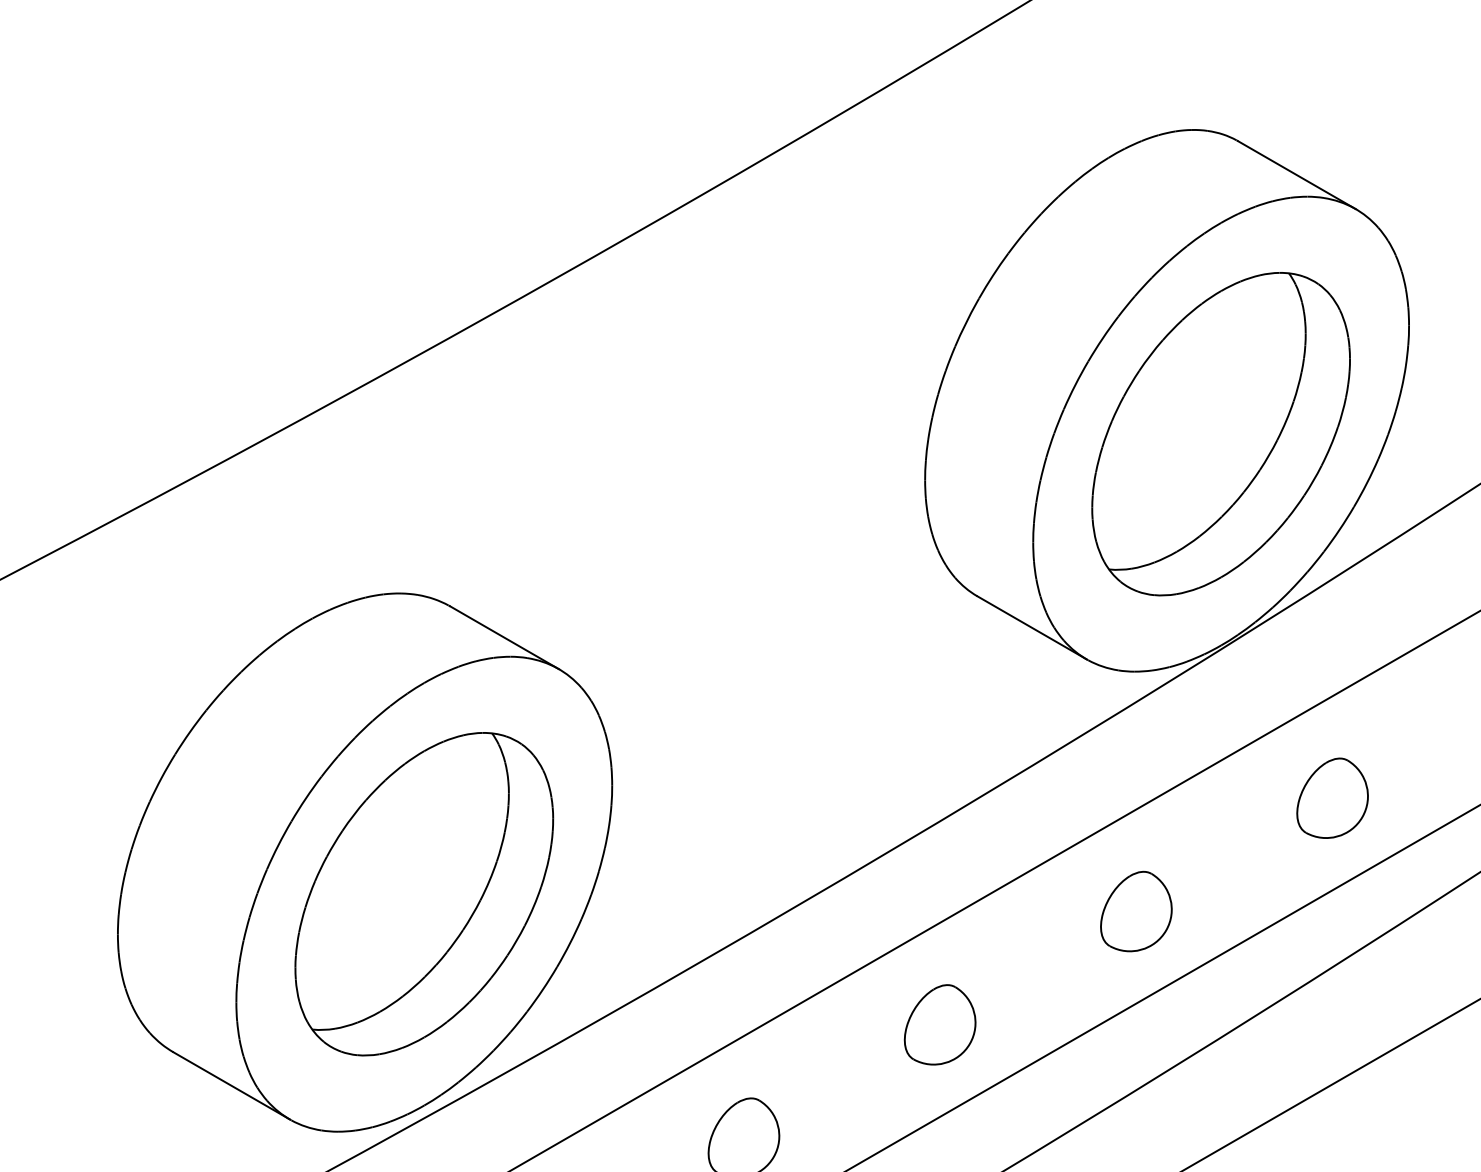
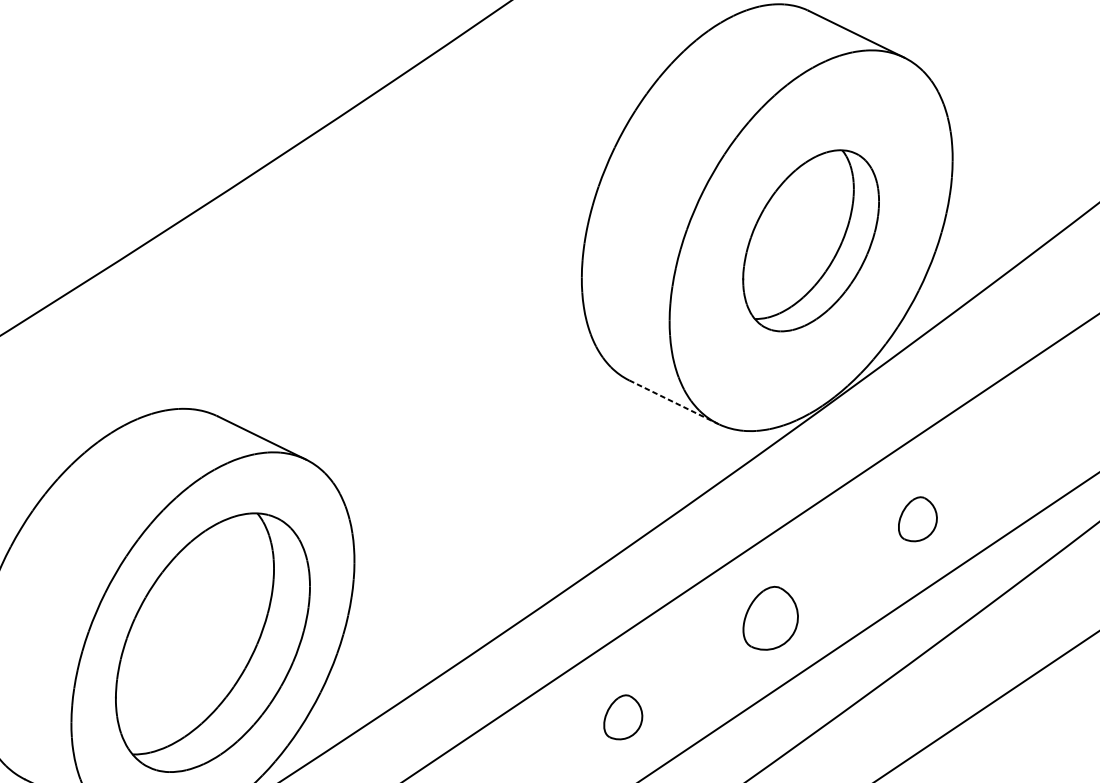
part: (1220, 434) -> (810, 241), size x0.7
line: (1031, 627) -> (673, 401), solid -> dashed
part: (1332, 797) -> (917, 518), size x0.7
part: (939, 1024) -> (622, 717), size x0.7

